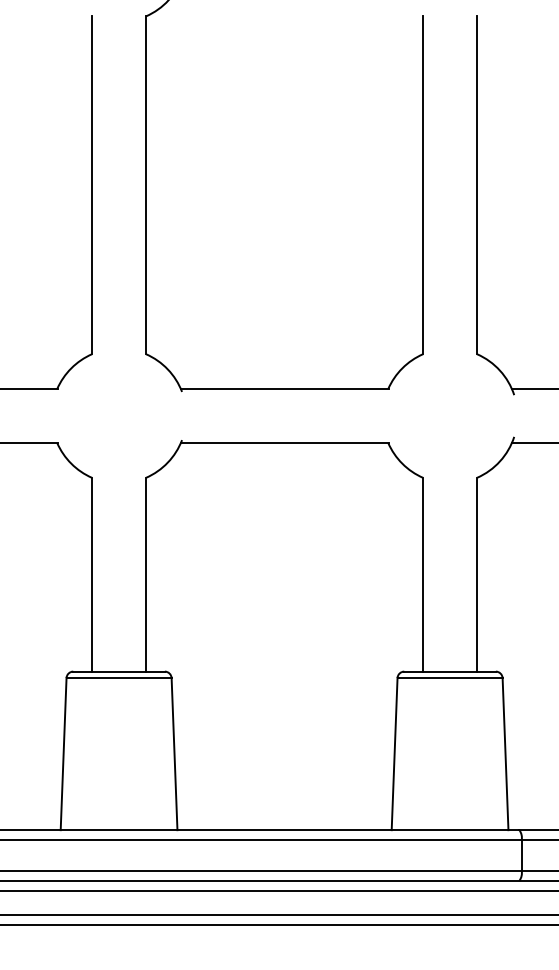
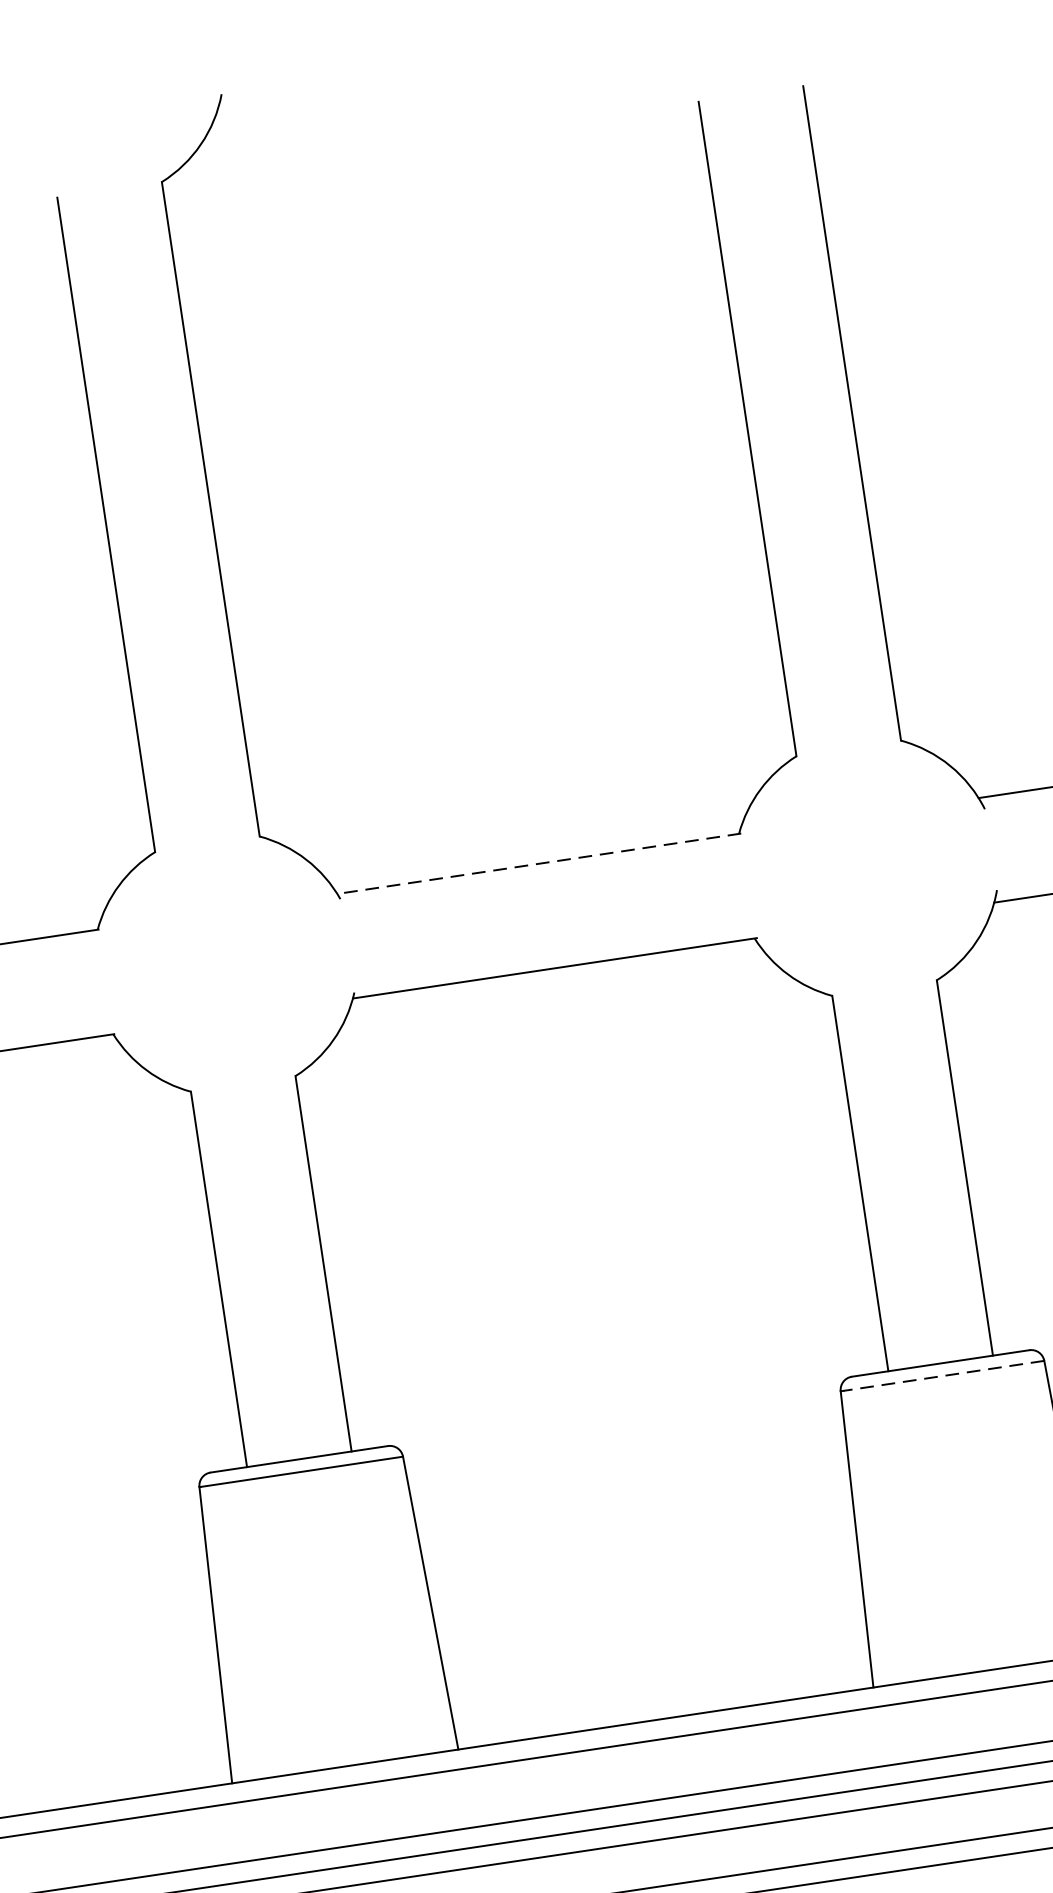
line: (284, 389) -> (538, 864), solid -> dashed
line: (450, 678) -> (943, 1376), solid -> dashed

